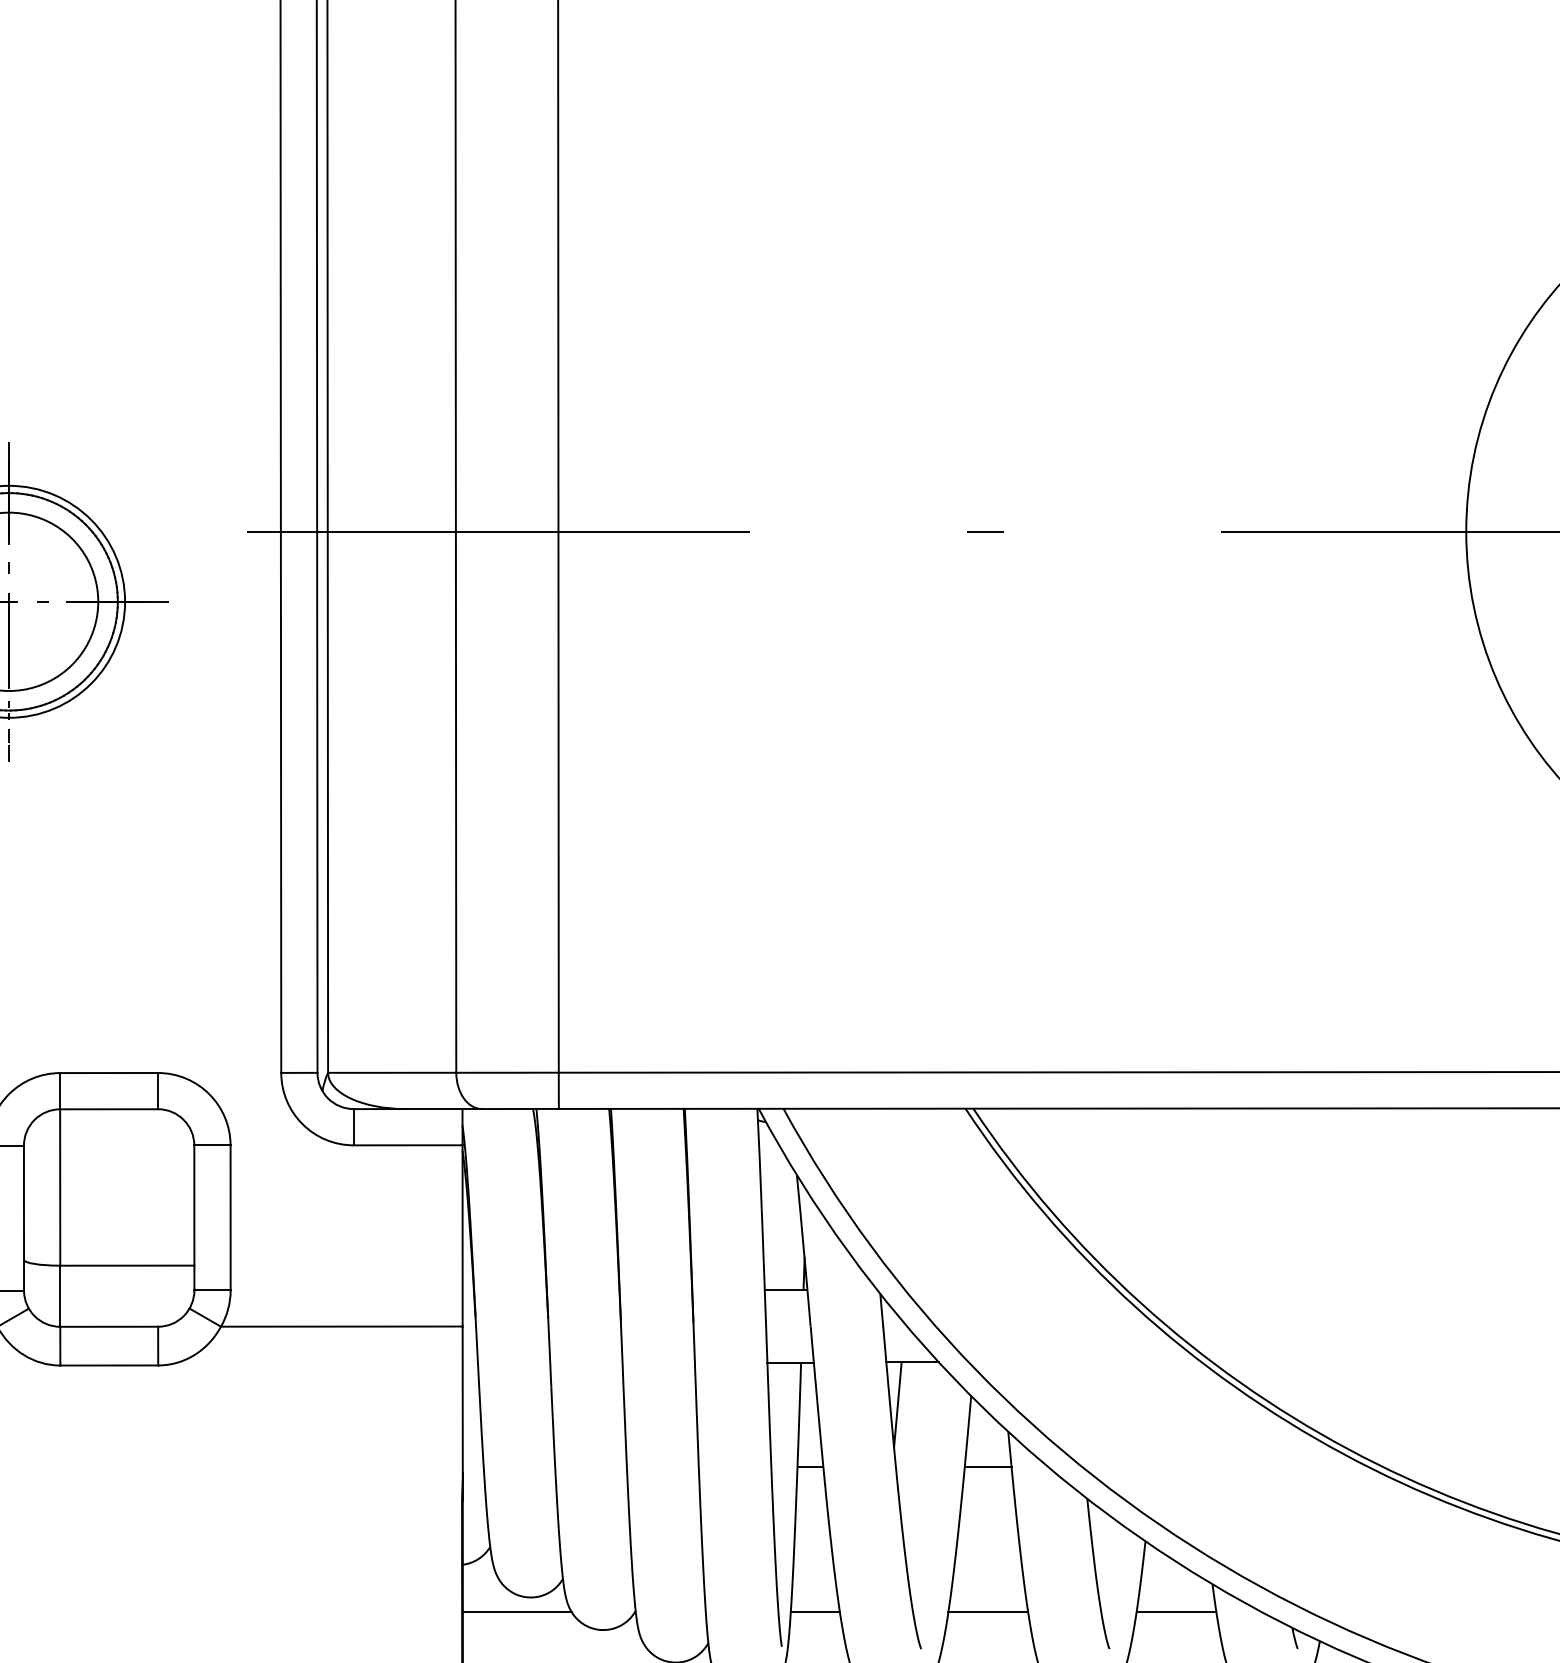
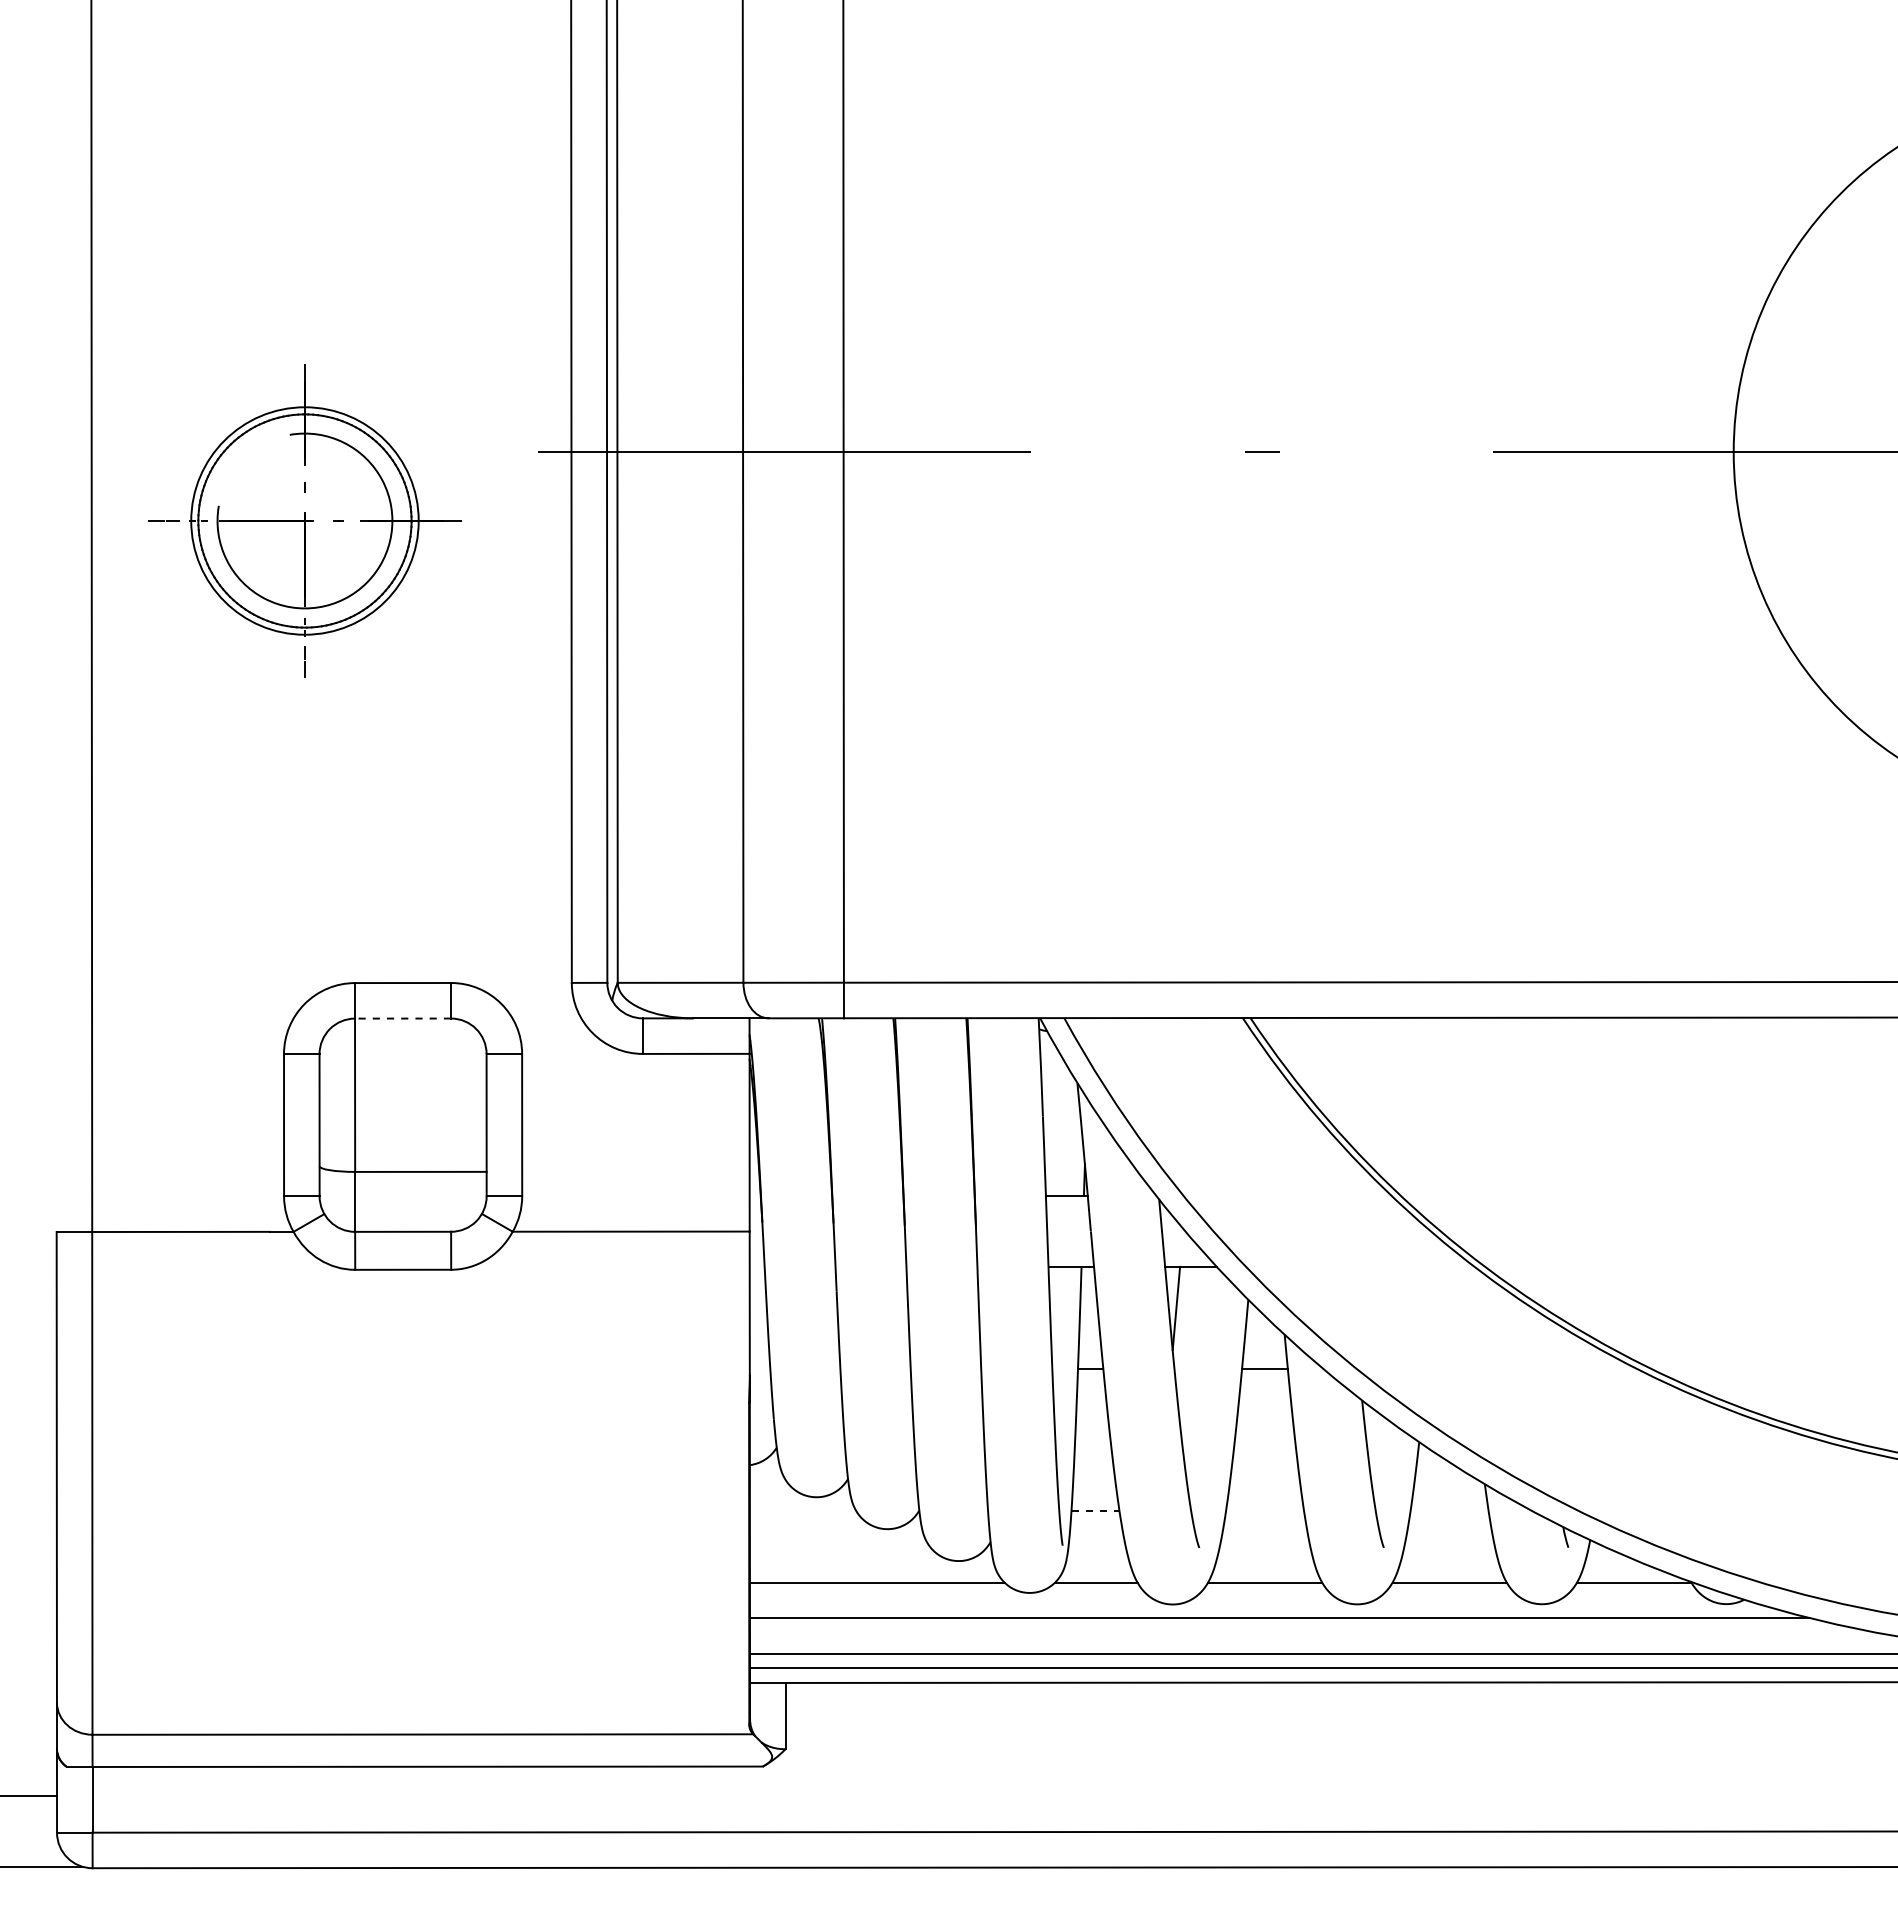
line: (109, 1109) -> (403, 1018), solid -> dashed
line: (516, 1612) -> (802, 1511), removed
line: (816, 1612) -> (1096, 1511), solid -> dashed
line: (988, 1612) -> (1265, 1511), removed
line: (1176, 1612) -> (1449, 1511), removed

